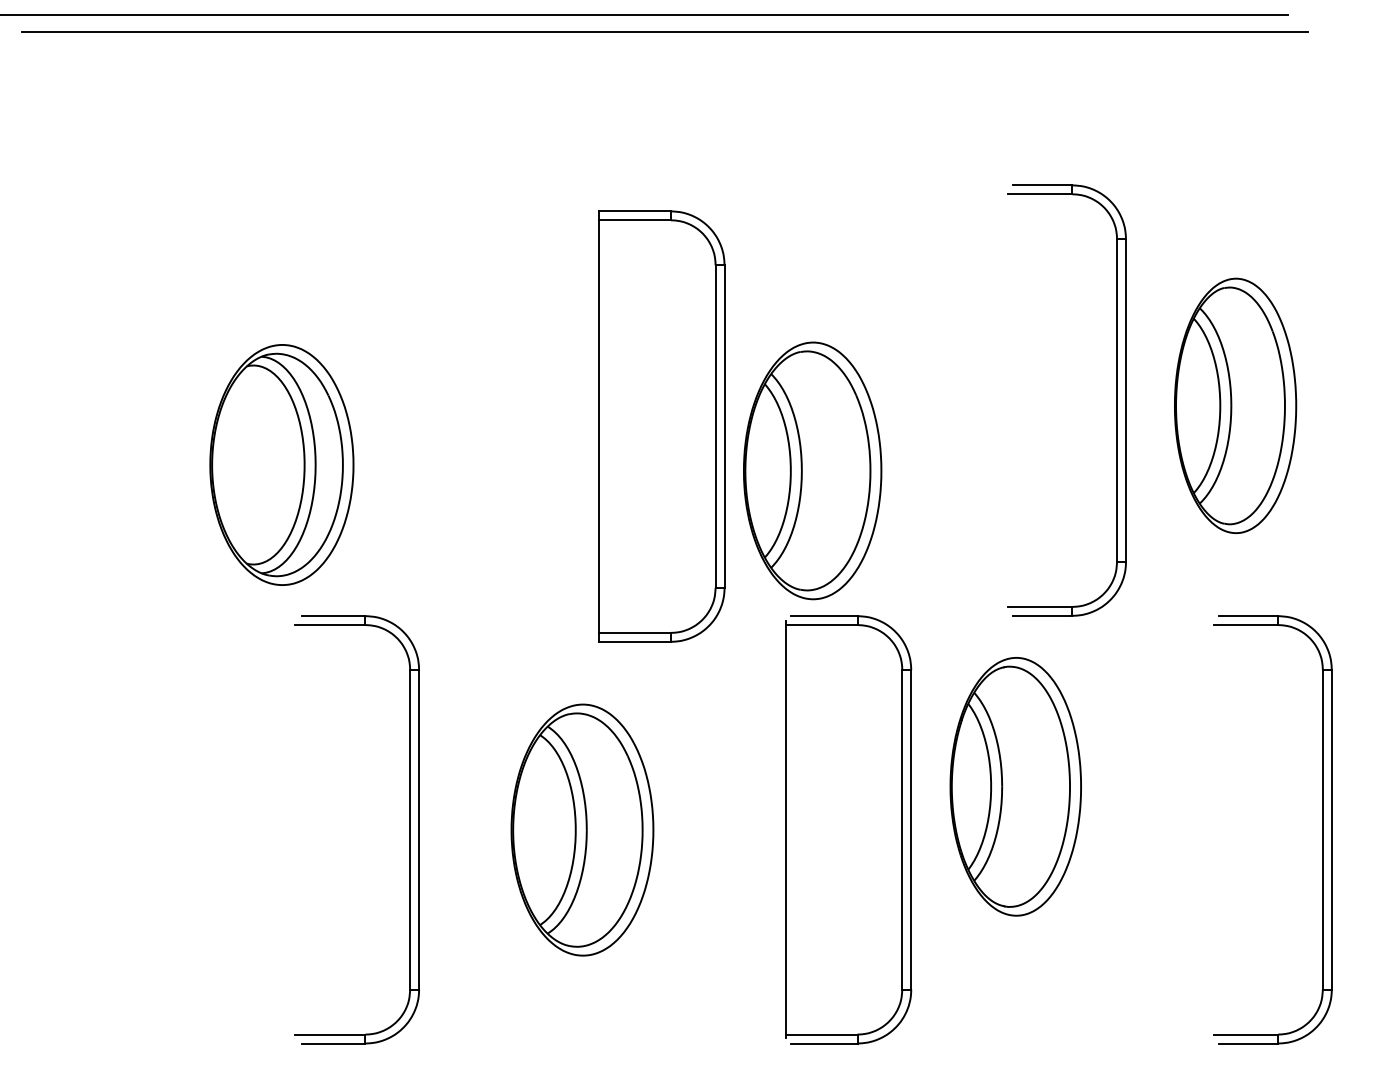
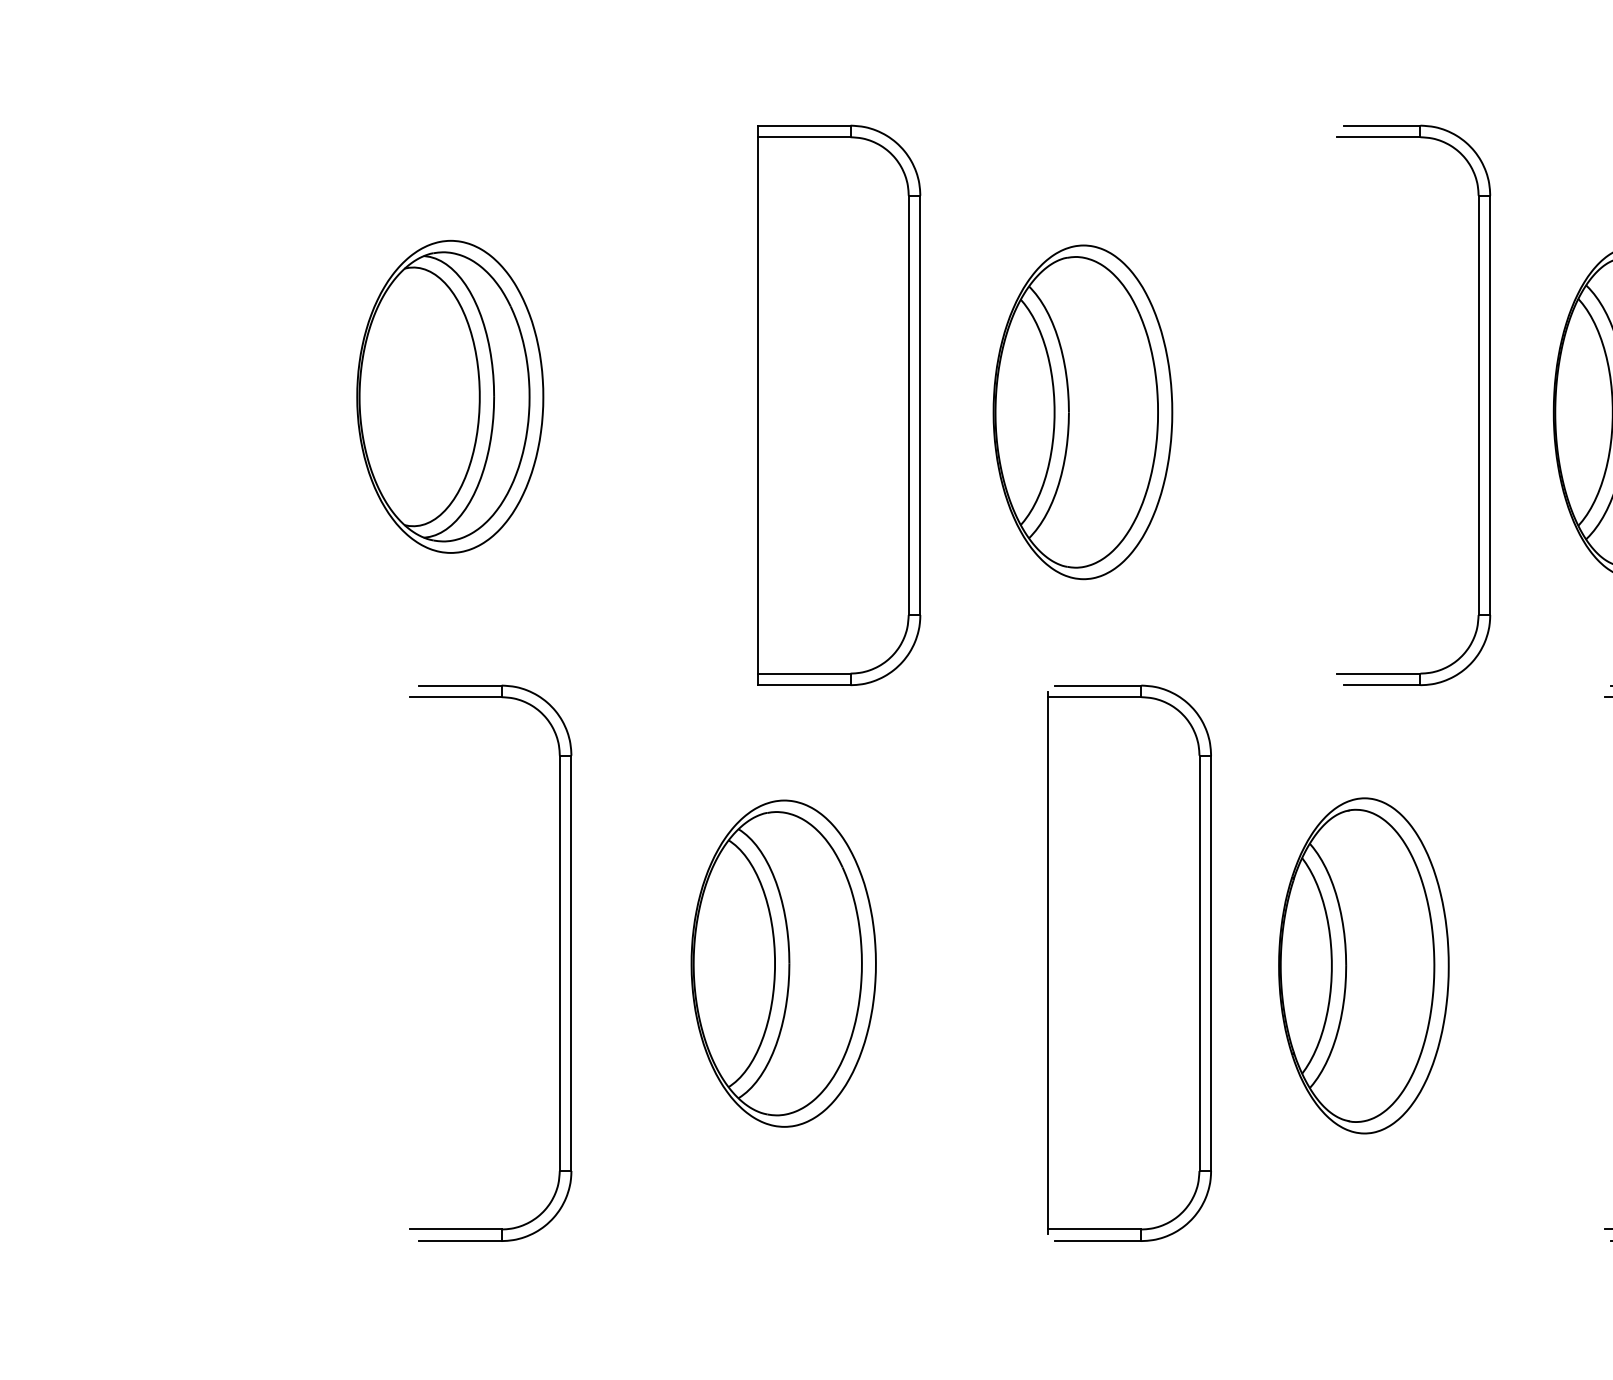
part: (661, 426) -> (838, 405), moved
part: (281, 464) -> (449, 396), moved
part: (812, 470) -> (1082, 411), moved
part: (1015, 786) -> (1363, 965), moved

